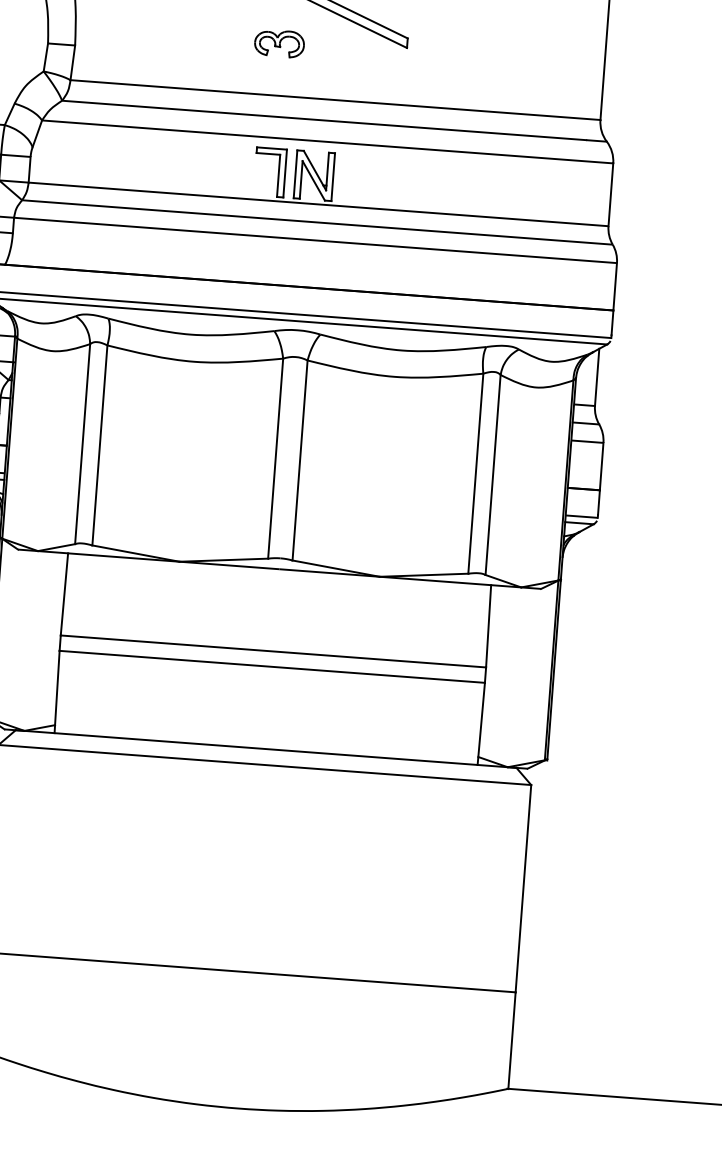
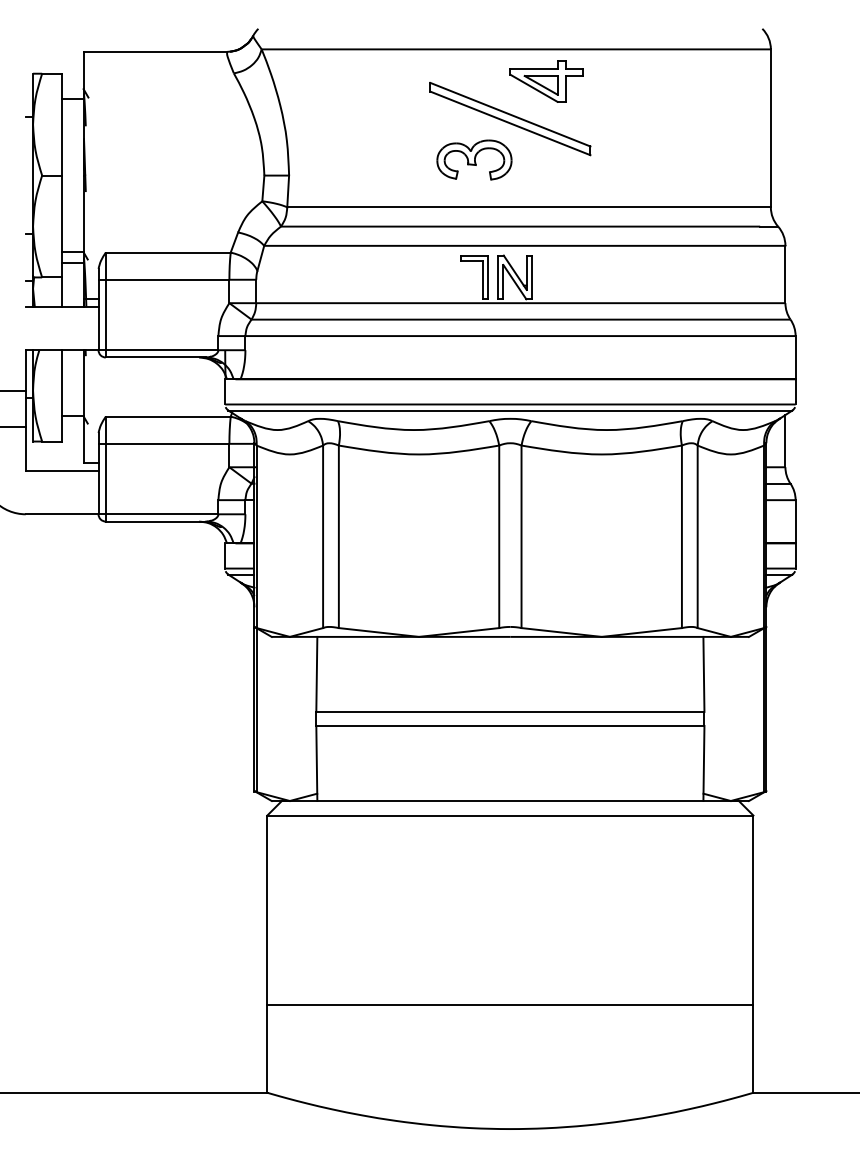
part: (279, 43) -> (474, 159), size x1.67

